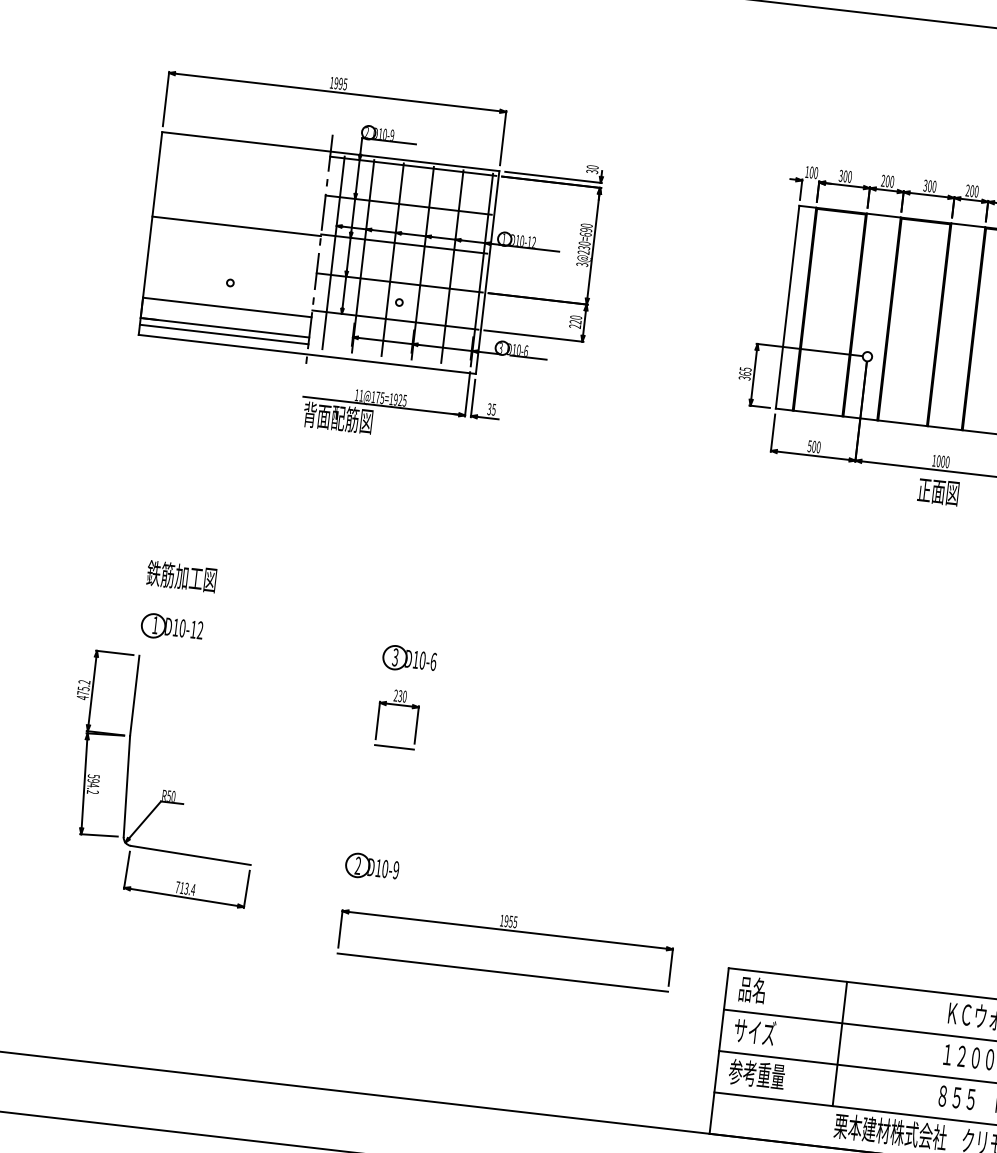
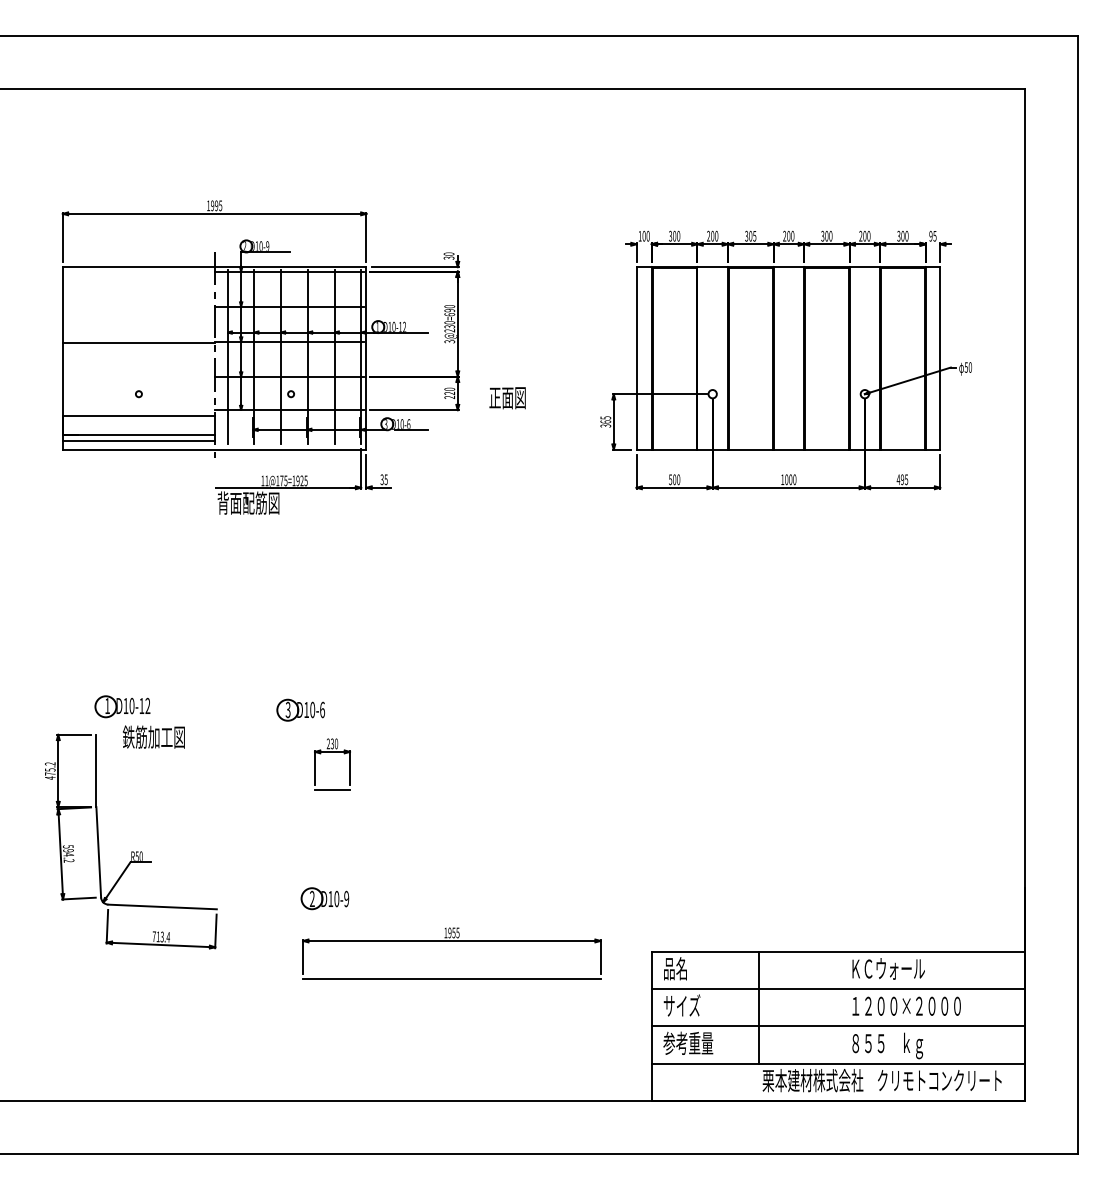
text: (934, 186) -> (754, 236), 300 -> 305
text: (938, 492) -> (507, 398), moved
text: (181, 575) -> (153, 736), moved
part: (409, 658) -> (300, 709), moved

